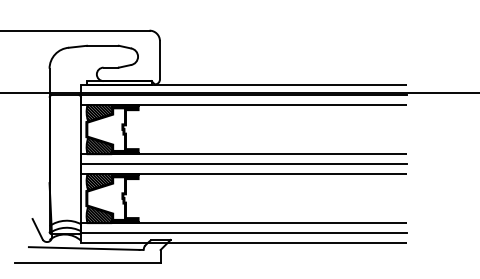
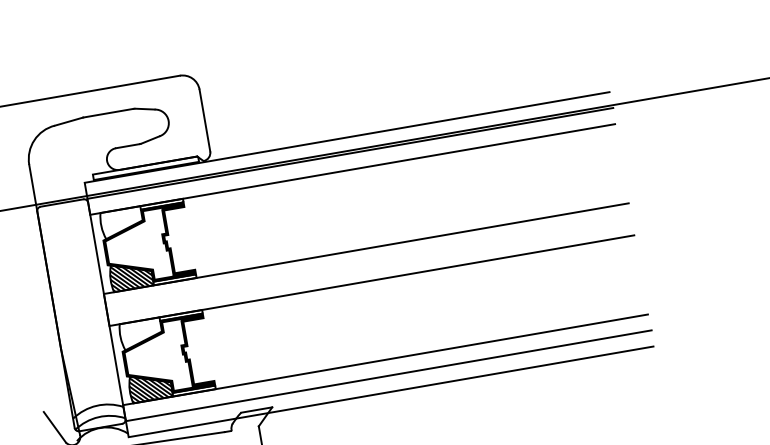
hatch: (99, 112) -> (121, 221), removed
line: (244, 164) -> (370, 265), removed
hatch: (99, 181) -> (141, 332), removed

